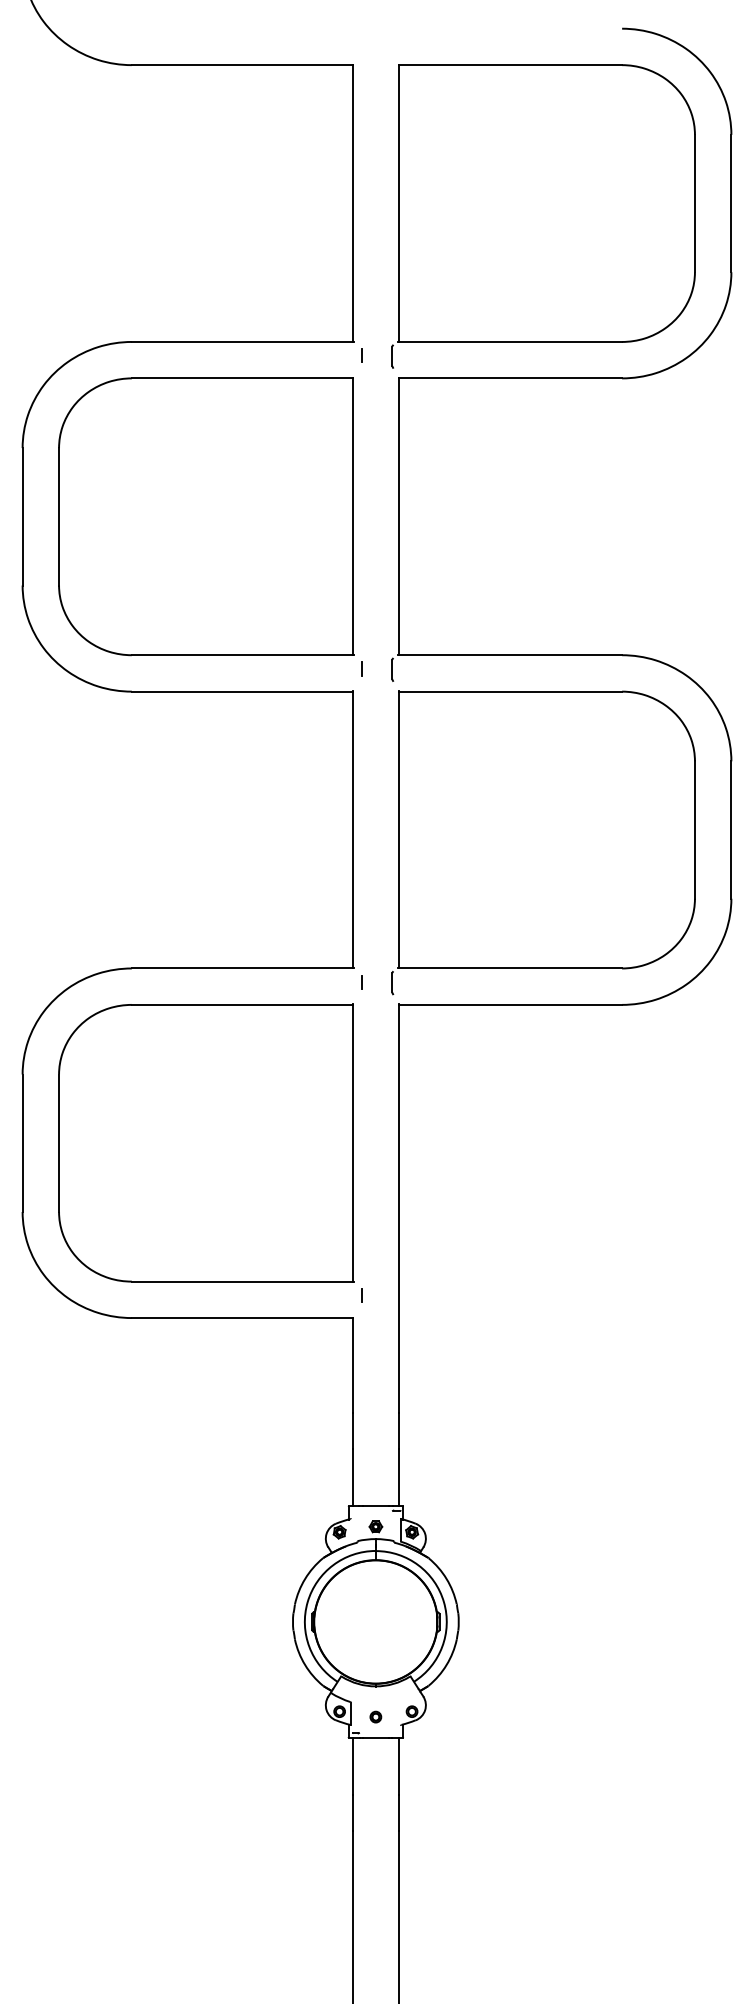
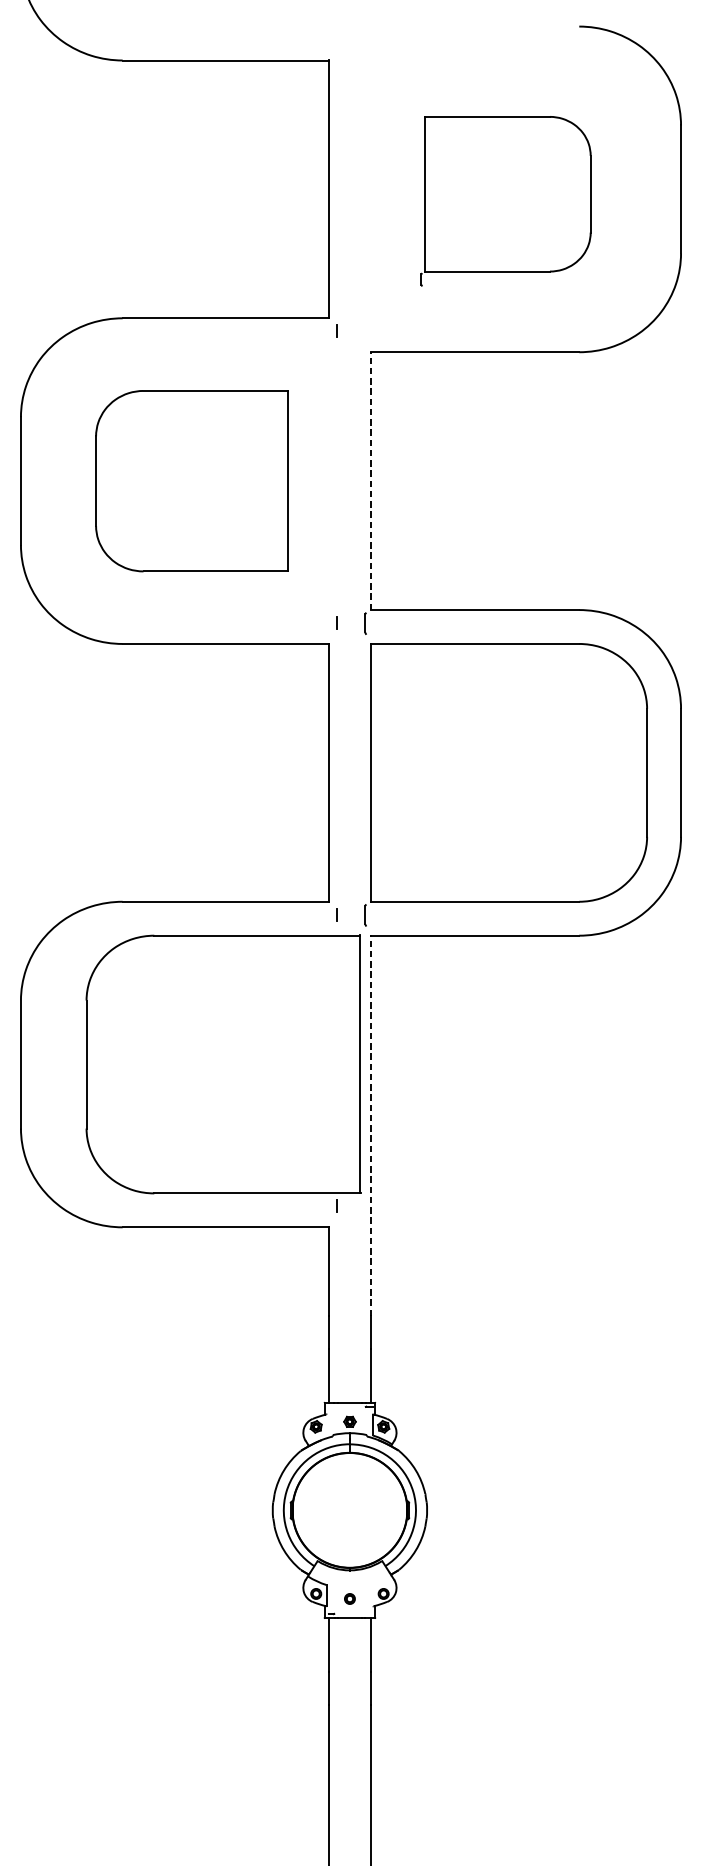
part: (543, 216) -> (506, 201), size x0.6
part: (206, 516) -> (192, 480), size x0.7
line: (398, 516) -> (371, 480), solid -> dashed
part: (206, 1142) -> (223, 1063), moved
line: (398, 1208) -> (371, 1125), solid -> dashed

